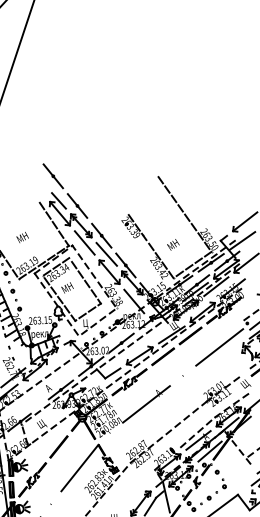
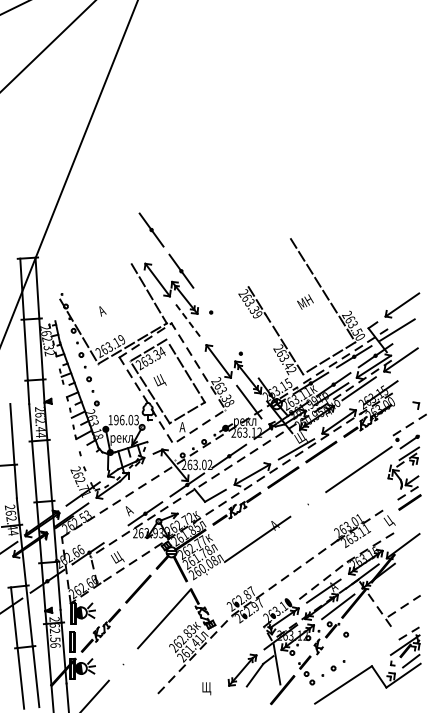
line: (58, 200) -> (156, 262), removed
line: (101, 235) -> (211, 312), removed
text: (22, 237) -> (106, 308), МН -> А
line: (85, 243) -> (188, 321), solid -> dashed
text: (173, 244) -> (305, 301), moved
line: (106, 254) -> (216, 337), removed
line: (125, 265) -> (240, 353), removed
text: (67, 287) -> (162, 378), МН -> Щ
text: (40, 320) -> (123, 419), 263.15 -> 196.03
text: (85, 324) -> (182, 428), Ц -> А
text: (246, 383) -> (391, 519), Щ -> Ц
part: (224, 483) -> (354, 650), removed

